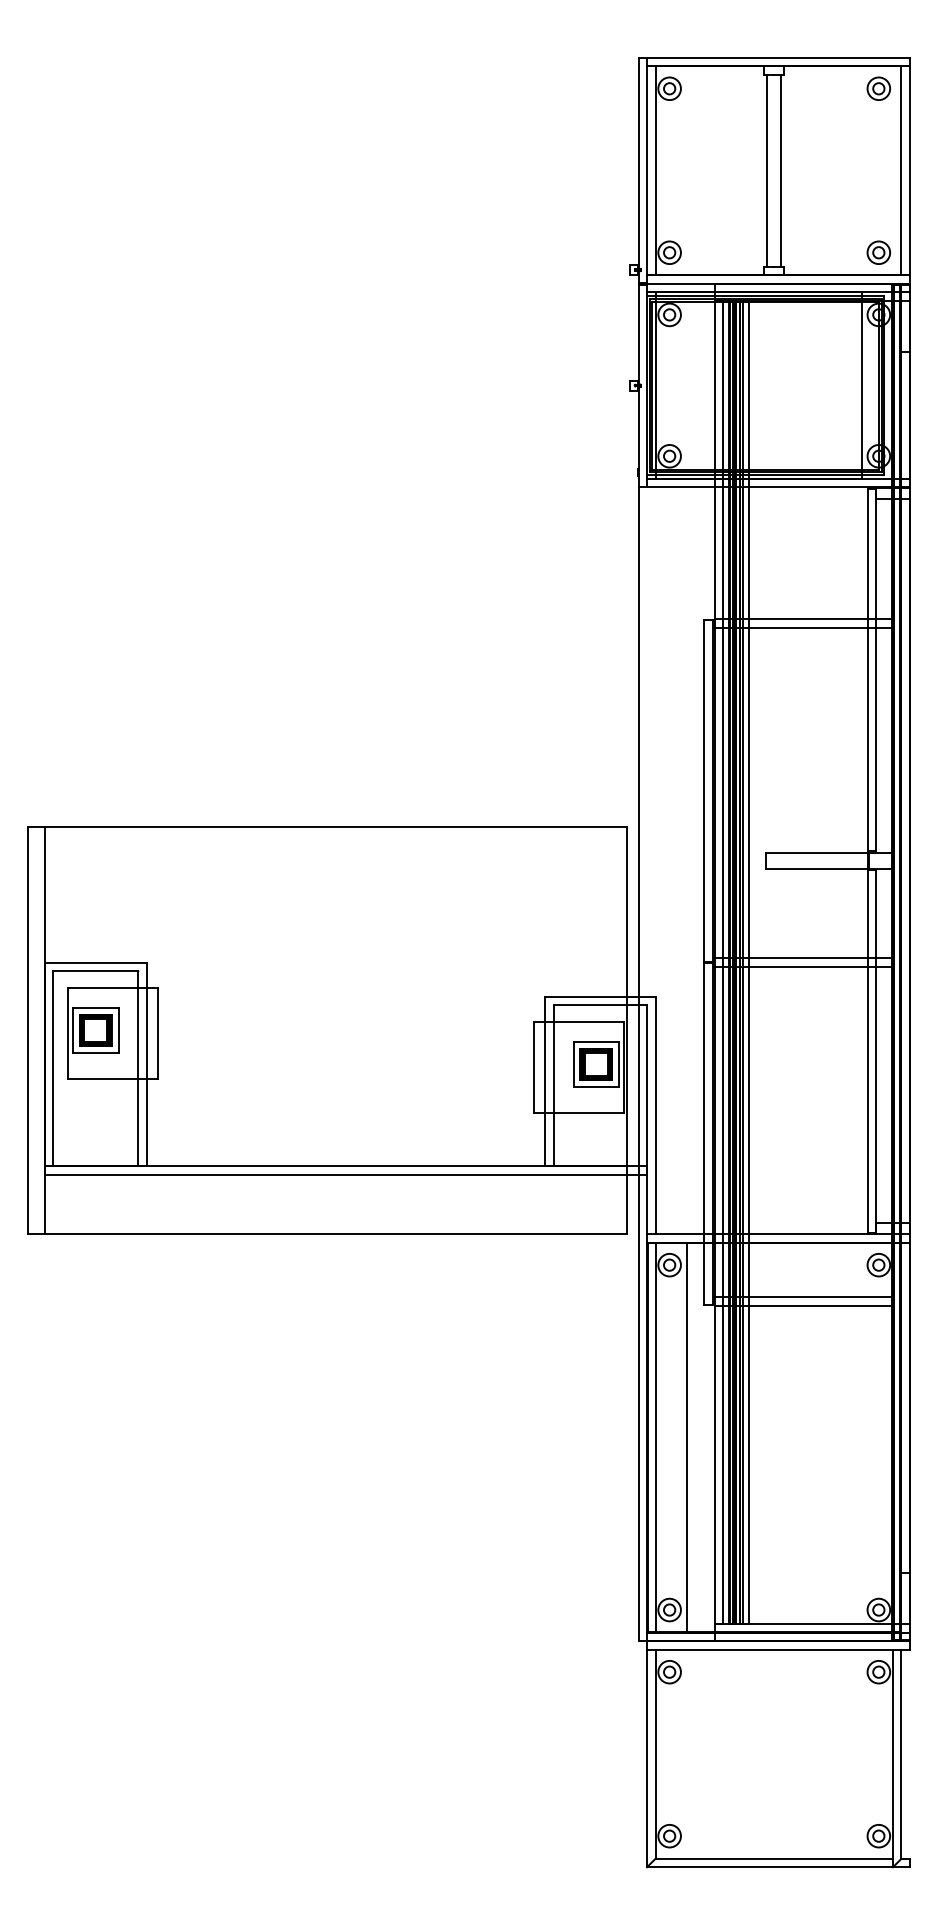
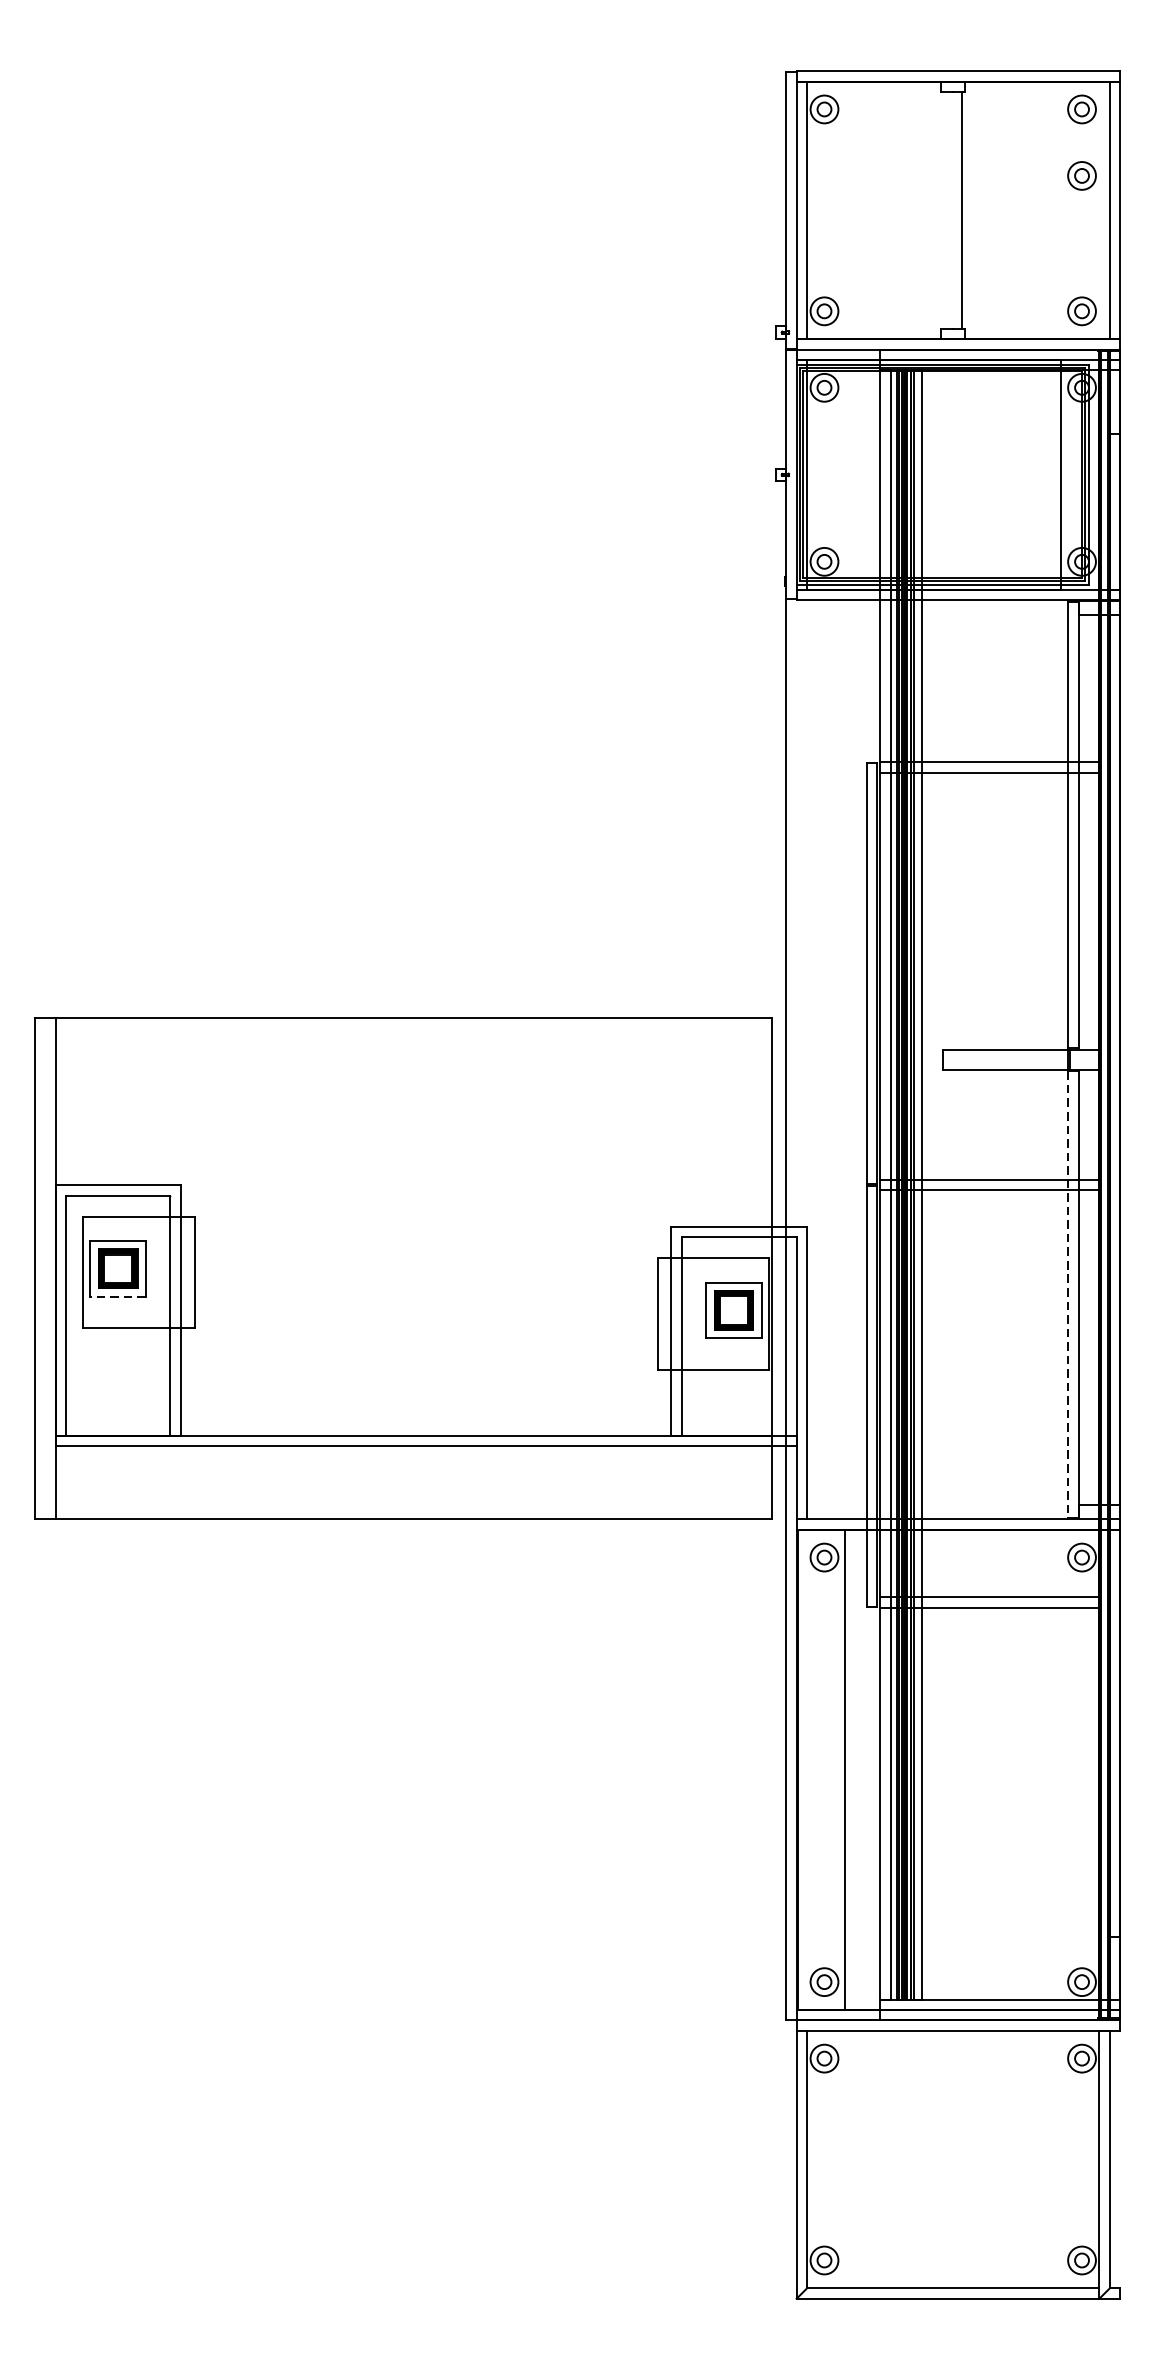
part: (878, 142) -> (1081, 175), added
line: (767, 170) -> (944, 210), removed
line: (867, 1051) -> (1068, 1294), solid -> dashed
line: (95, 1053) -> (117, 1297), solid -> dashed
line: (655, 1437) -> (807, 1769), removed

